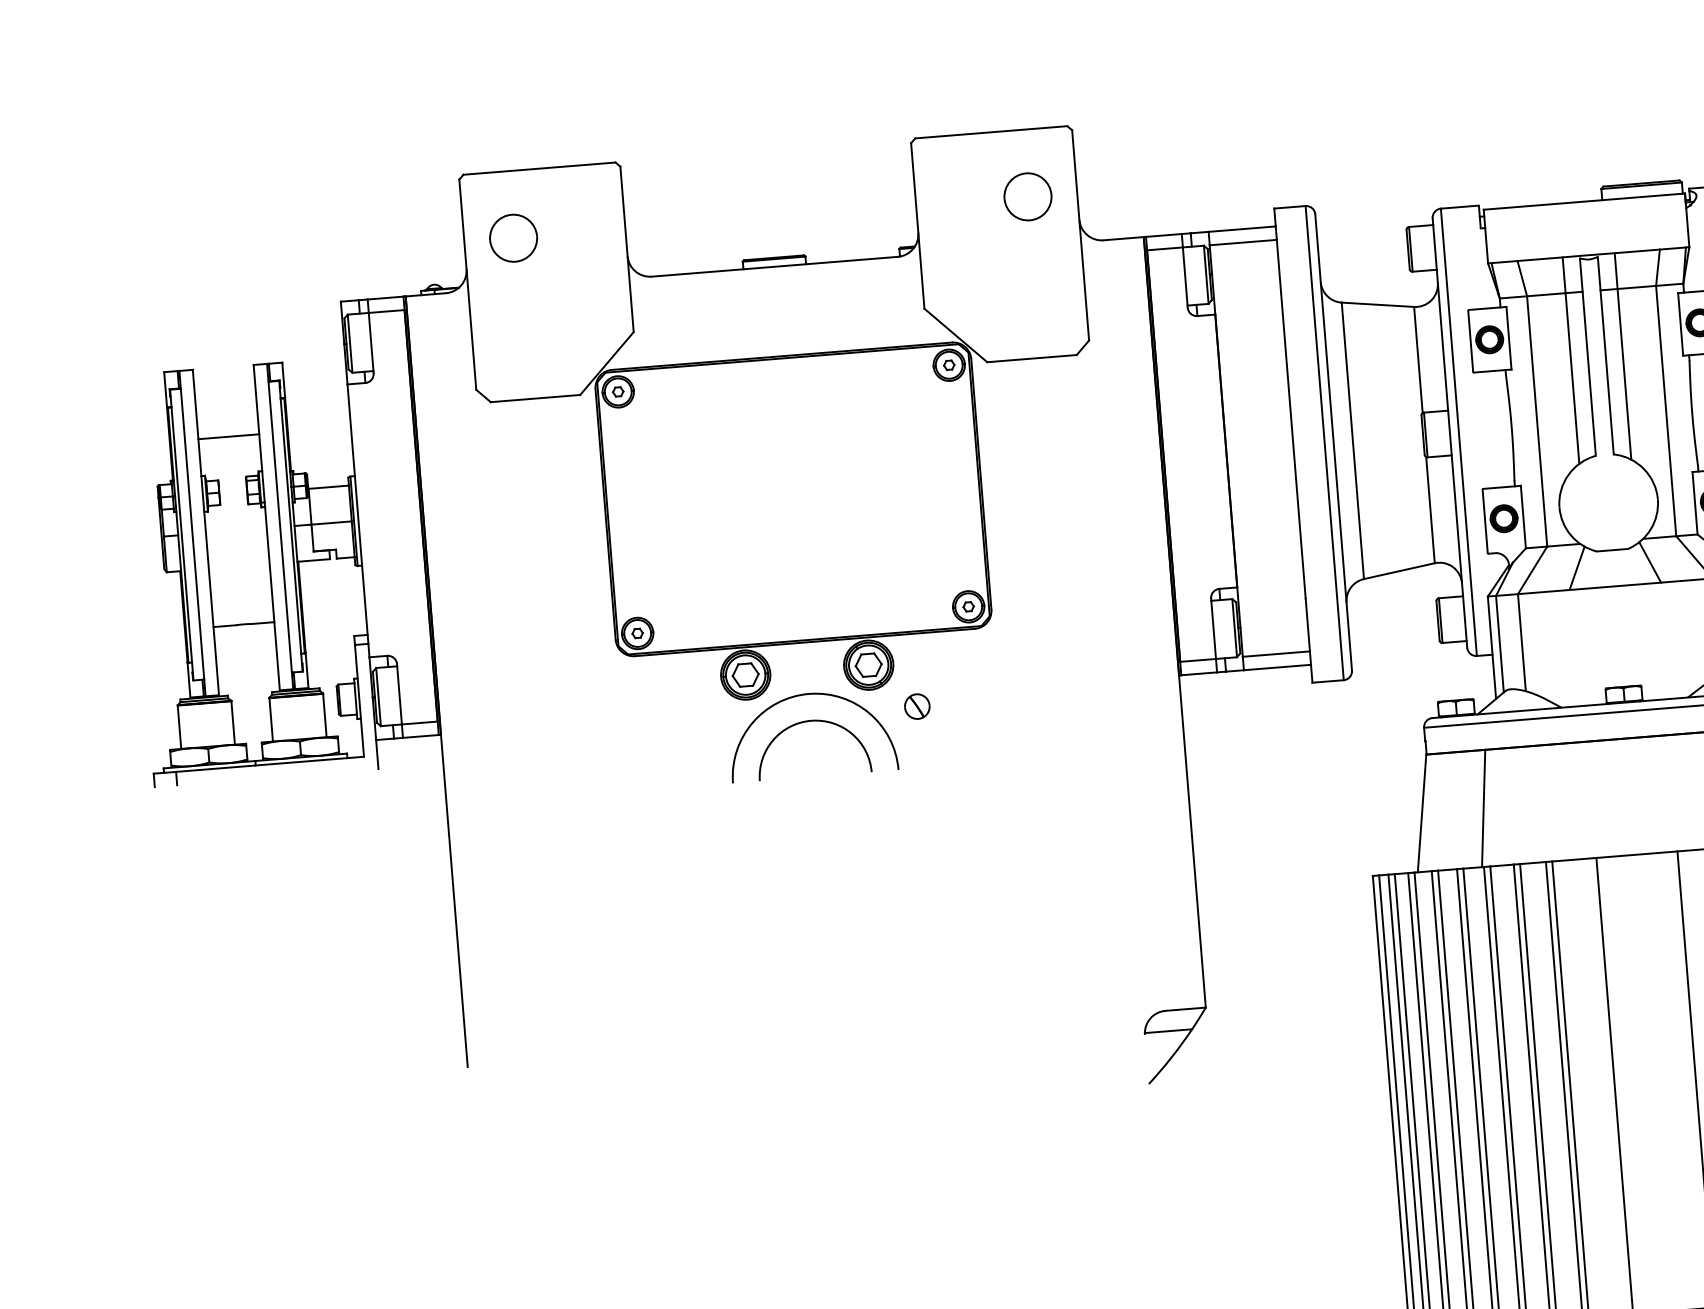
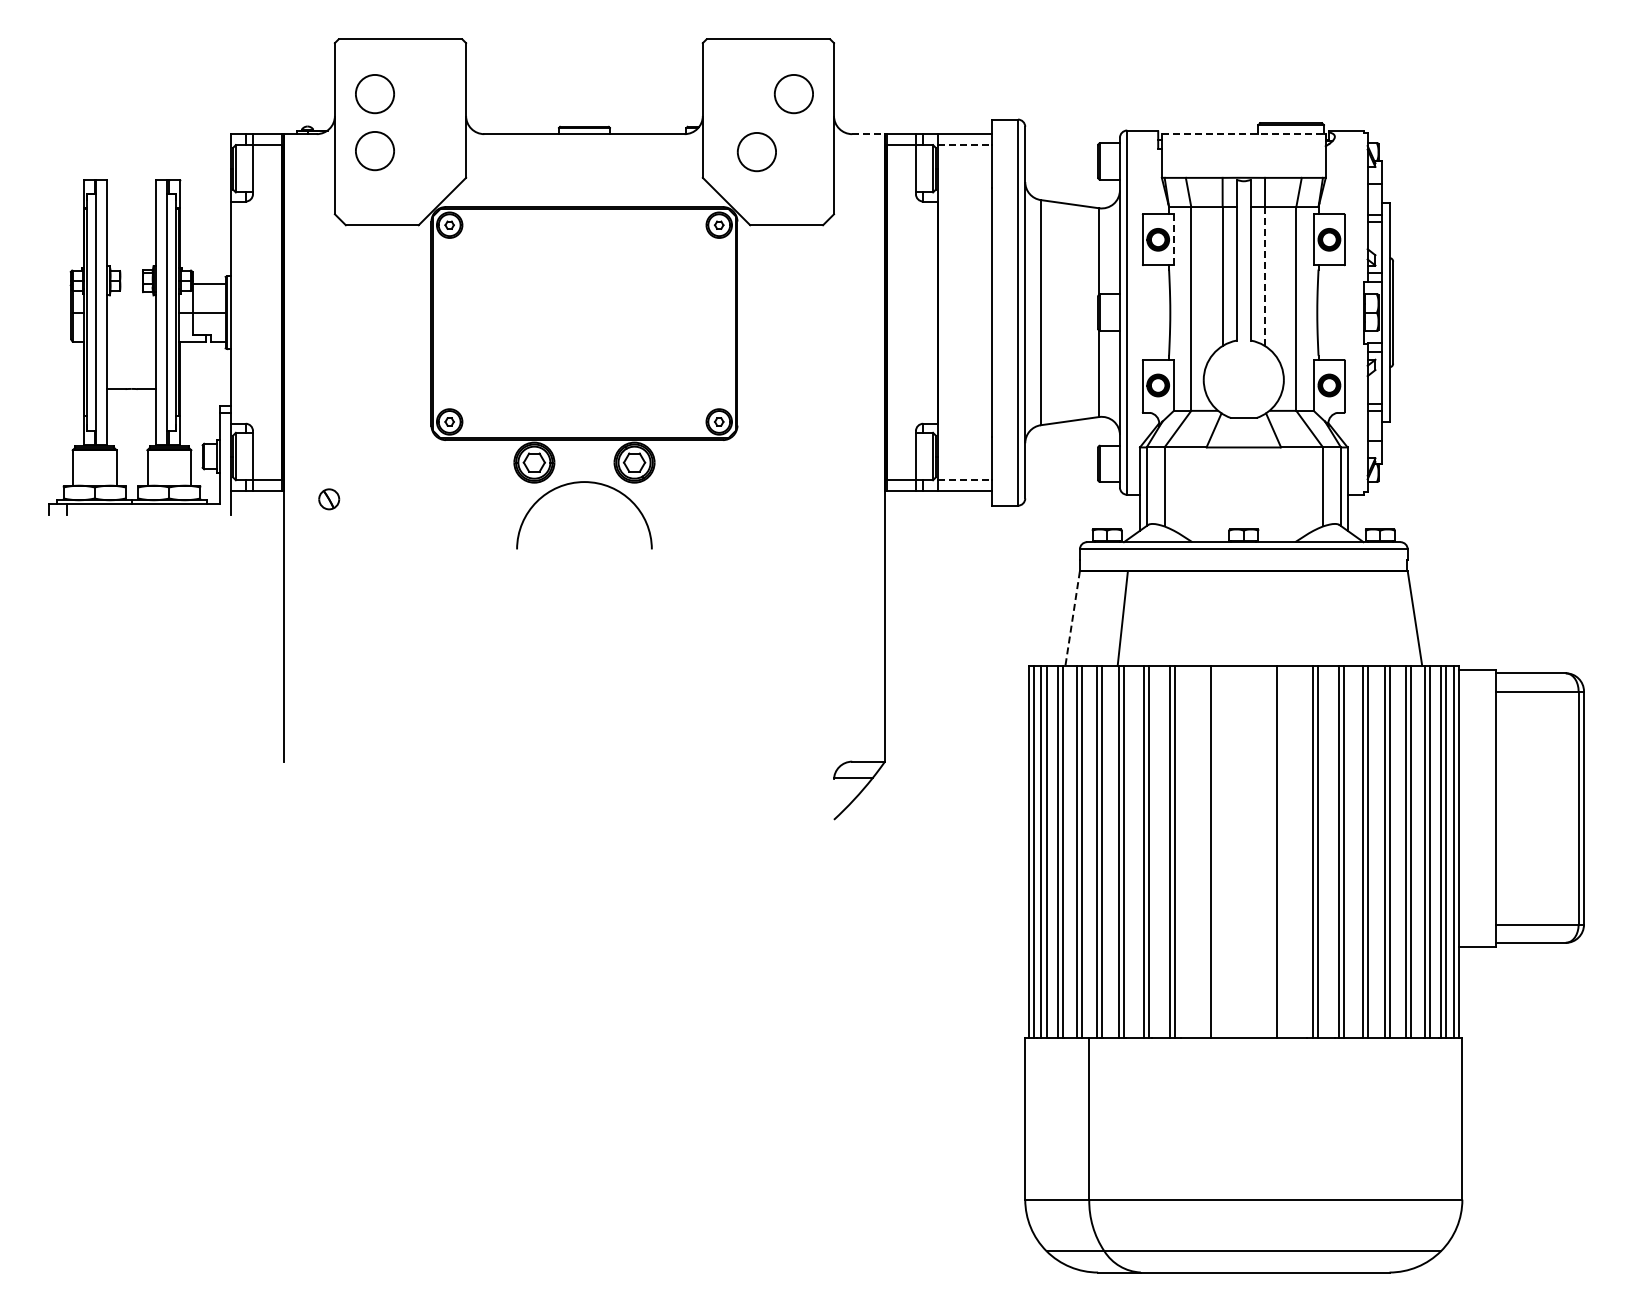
line: (1584, 202) -> (1243, 134), solid -> dashed
line: (1124, 239) -> (869, 134), solid -> dashed
line: (1243, 243) -> (965, 145), solid -> dashed
part: (987, 272) -> (756, 152), added
part: (518, 308) -> (374, 151), added
line: (1508, 339) -> (1173, 240), solid -> dashed
line: (1623, 374) -> (1264, 276), solid -> dashed
line: (228, 437) -> (131, 236), removed
line: (1276, 654) -> (965, 480), solid -> dashed
part: (917, 706) -> (329, 499), moved
arc: (805, 723) -> (579, 505), removed
line: (1421, 813) -> (1072, 618), solid -> dashed

